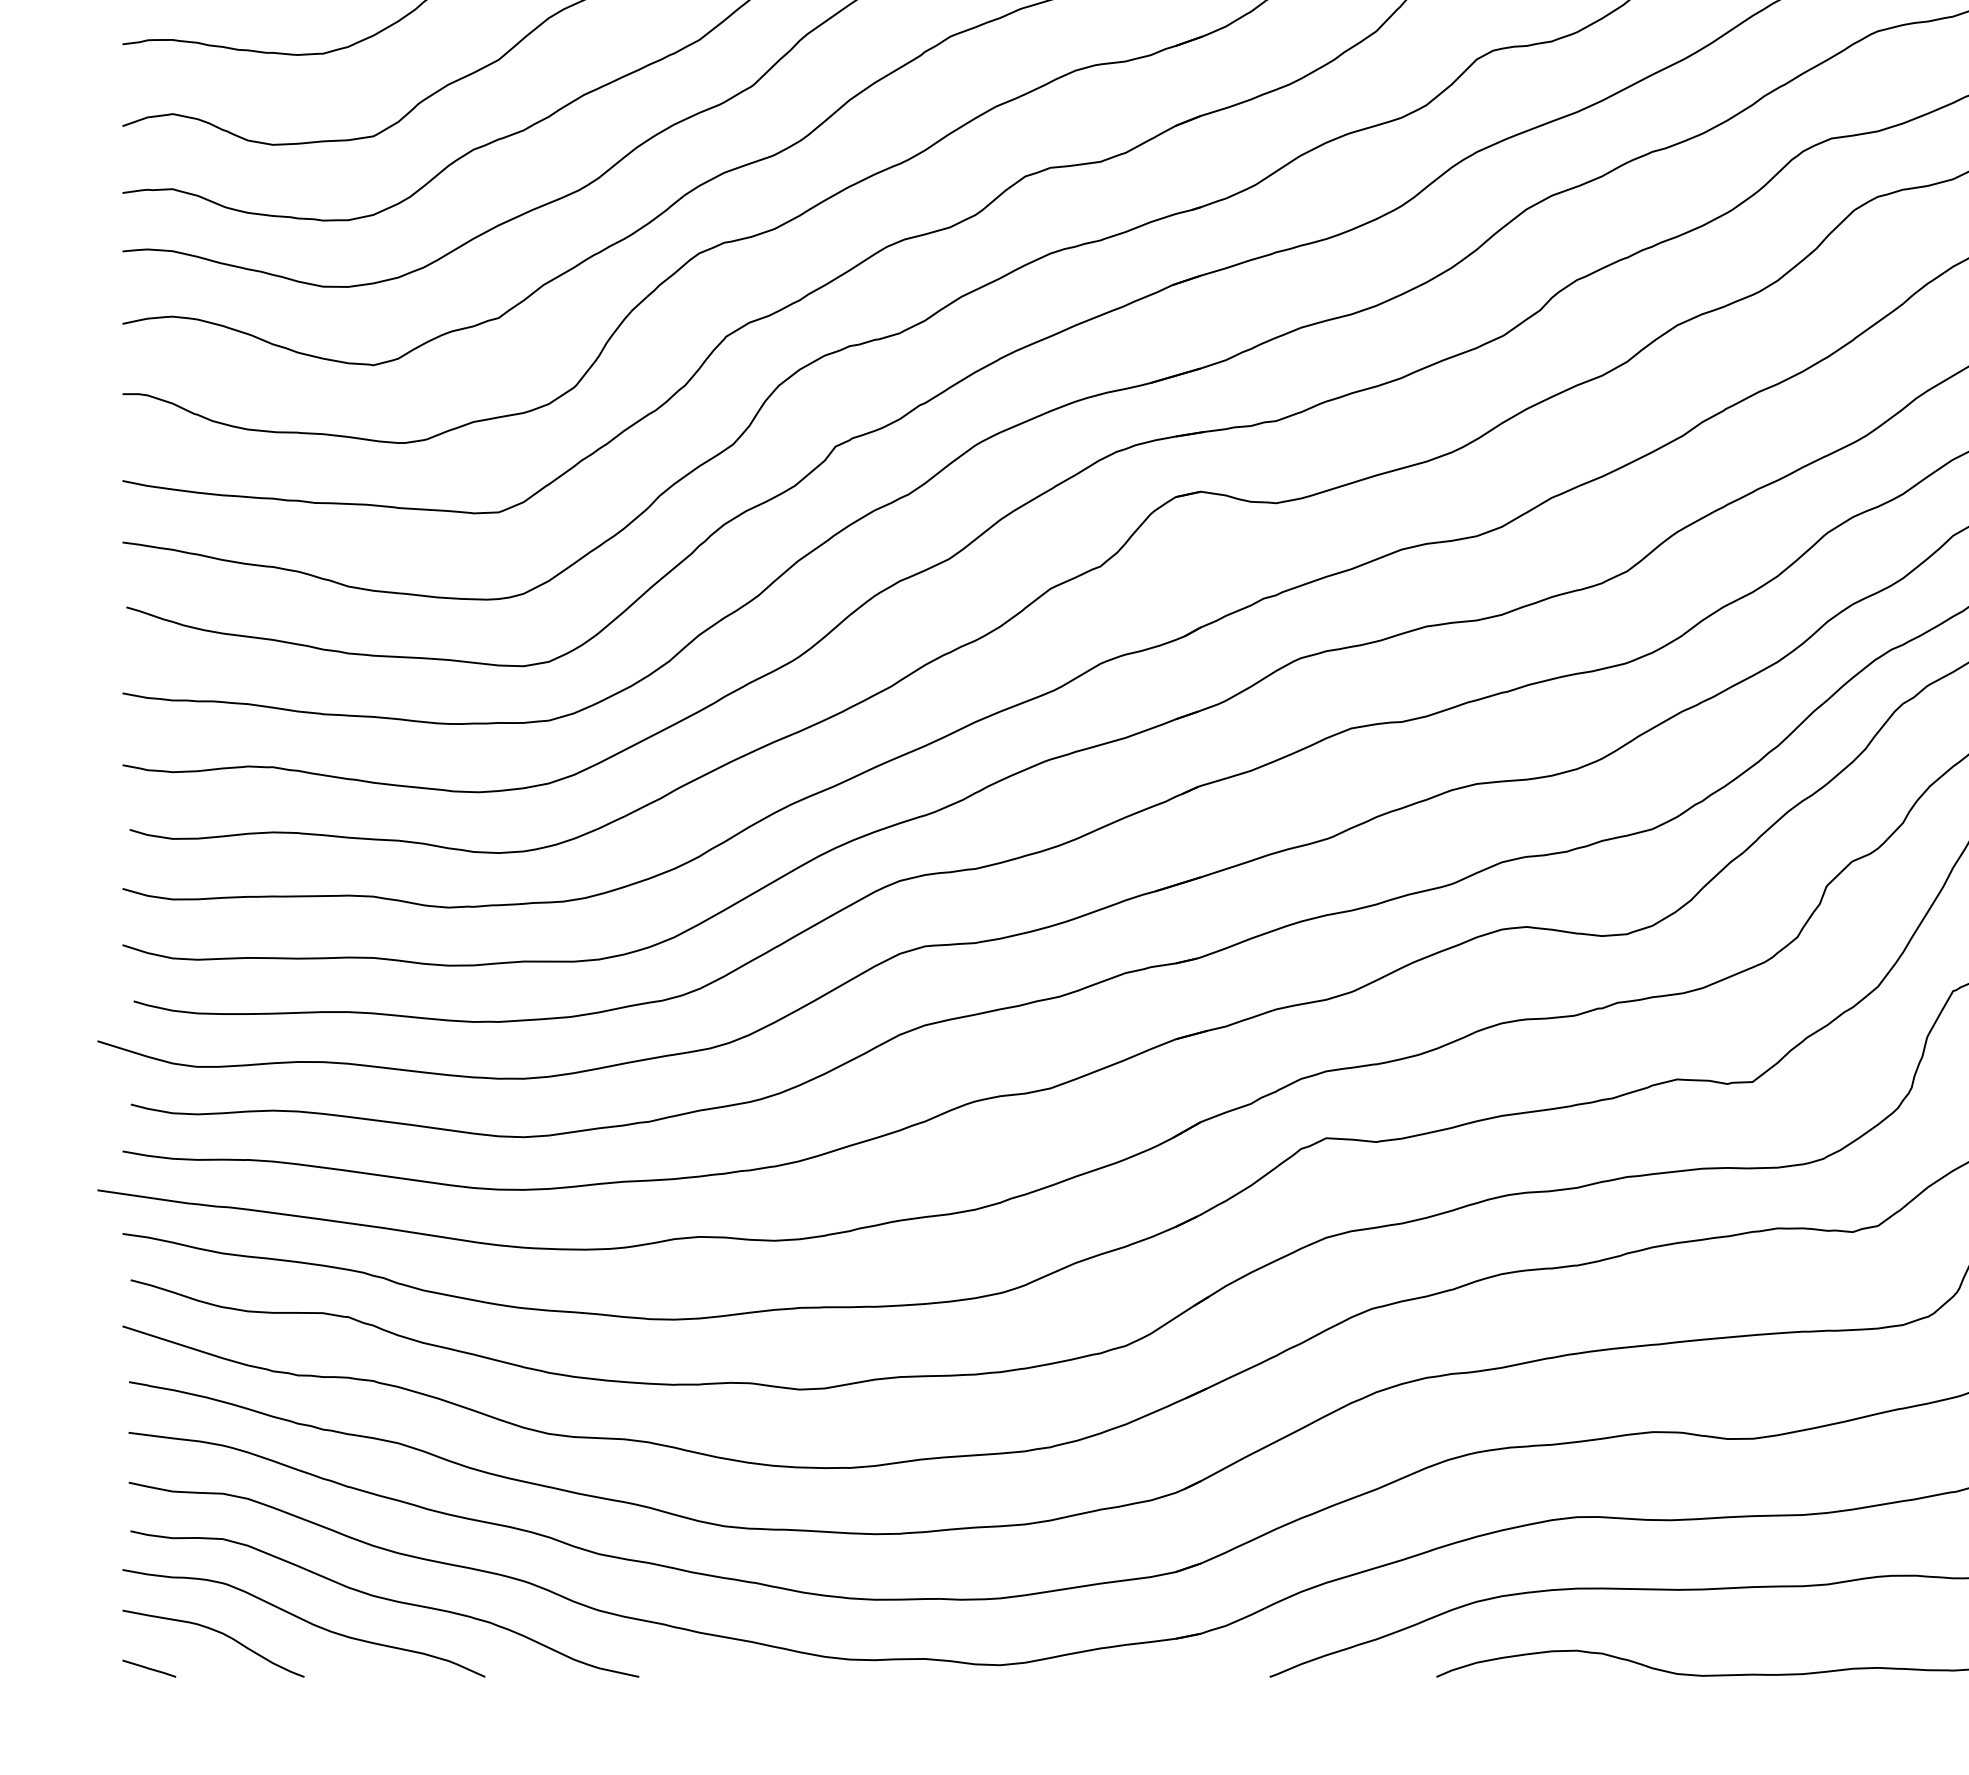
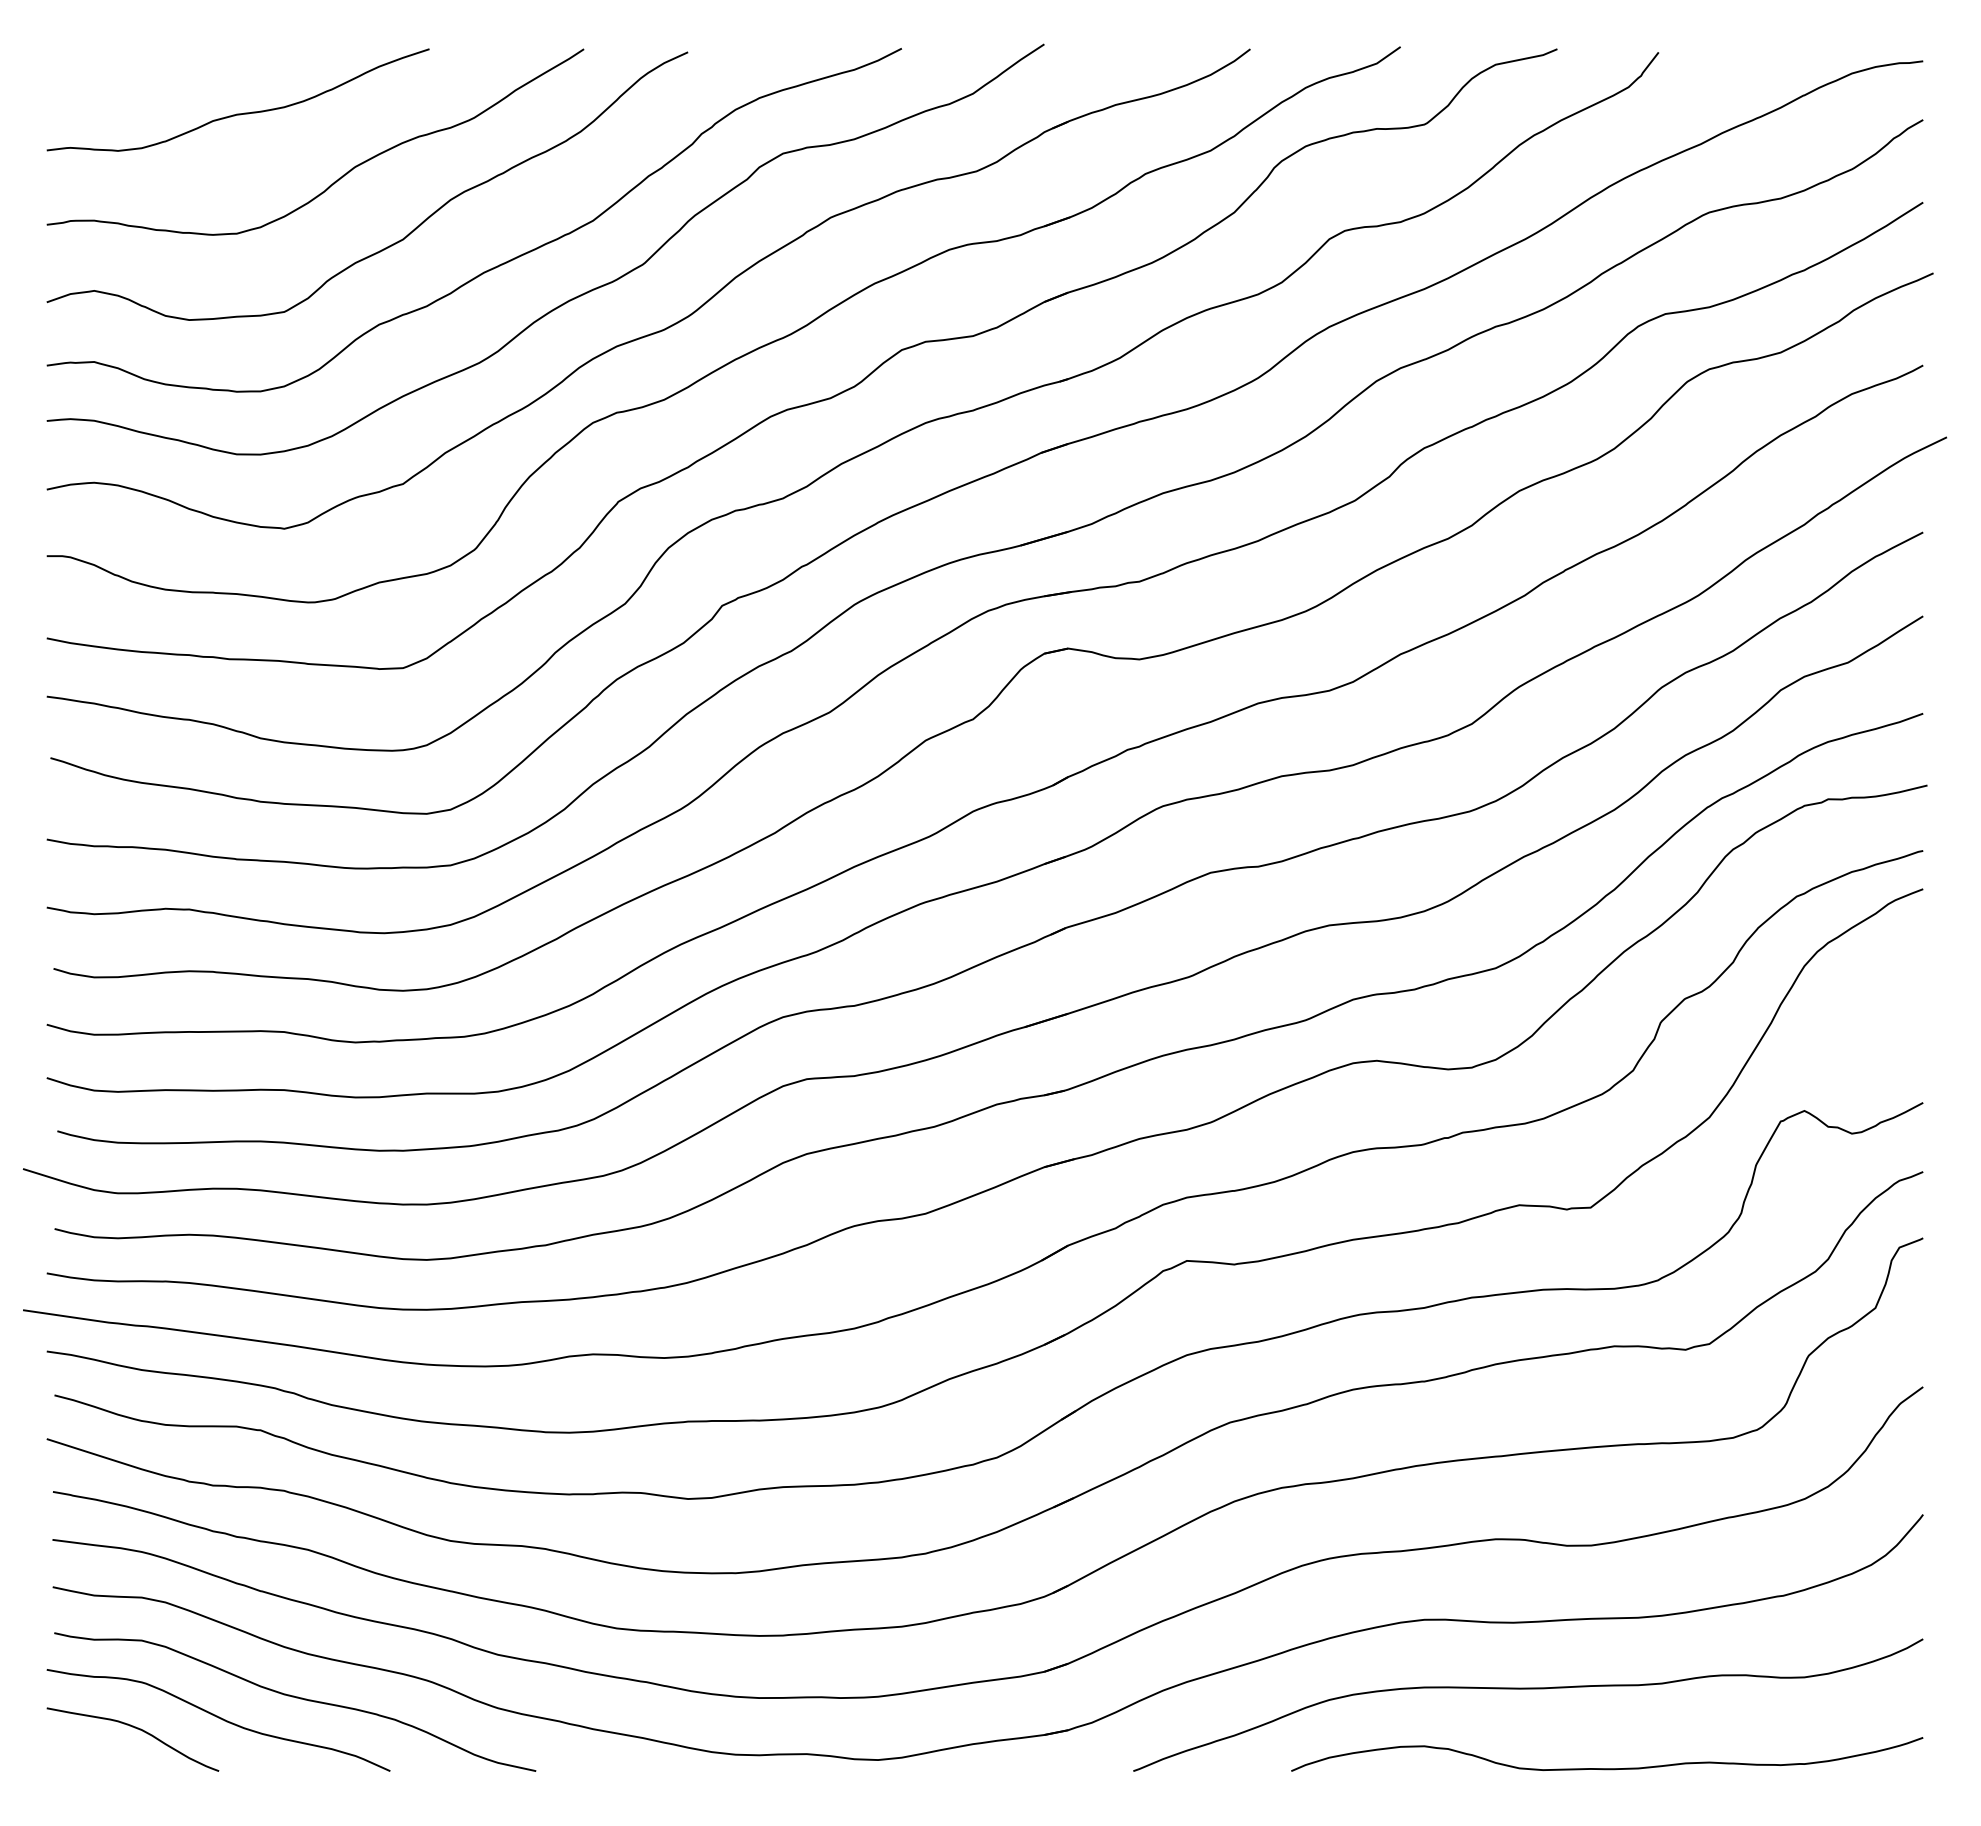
line: (148, 1667) -> (71, 1762), removed

